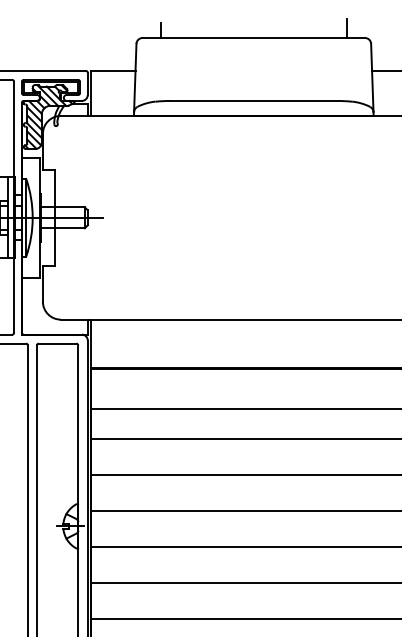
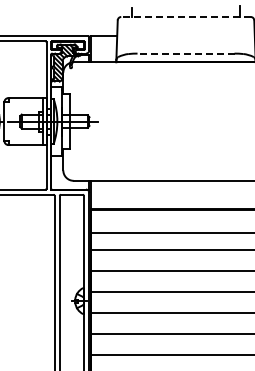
line: (254, 38) -> (186, 17), solid -> dashed
line: (252, 100) -> (185, 53), solid -> dashed

